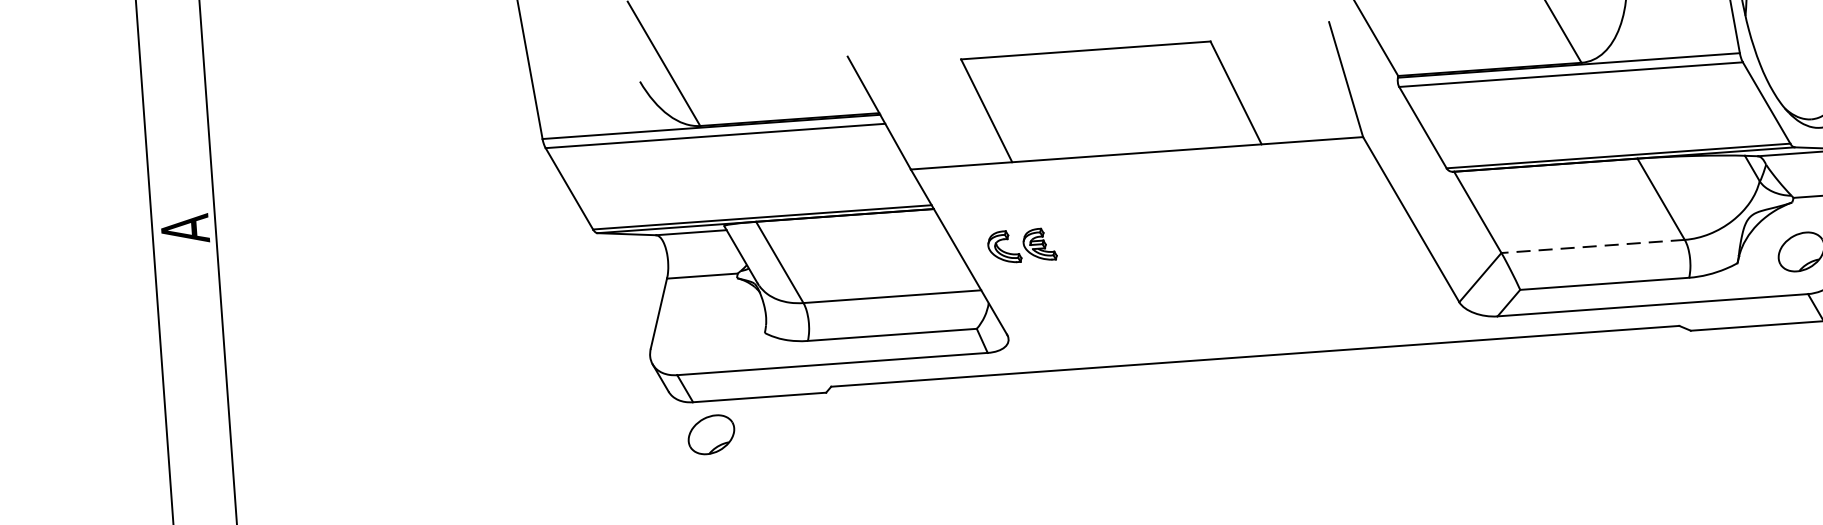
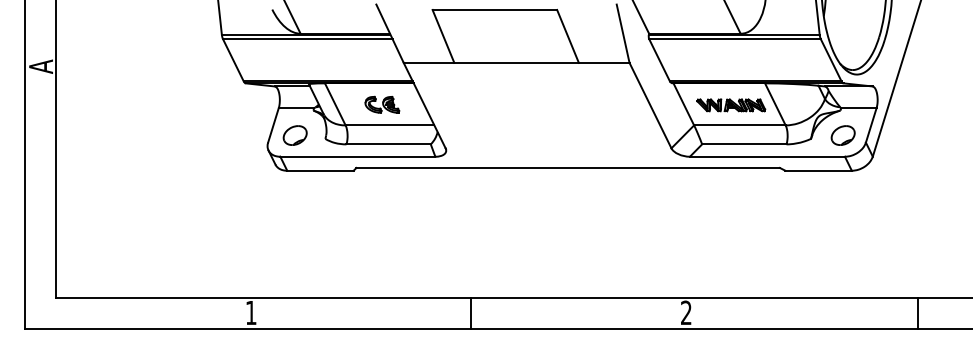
part: (1573, 207) -> (731, 105), added
part: (1022, 245) -> (382, 104), moved
line: (1592, 246) -> (739, 125), dashed -> solid
part: (710, 434) -> (294, 135), moved

